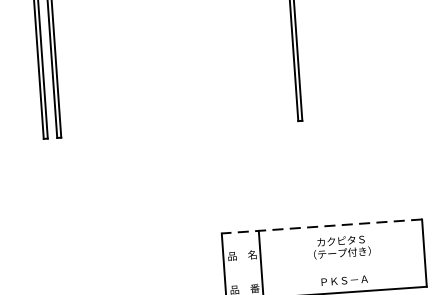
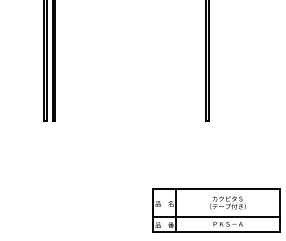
line: (322, 225) -> (216, 188), dashed -> solid
line: (323, 269) -> (215, 216), added

